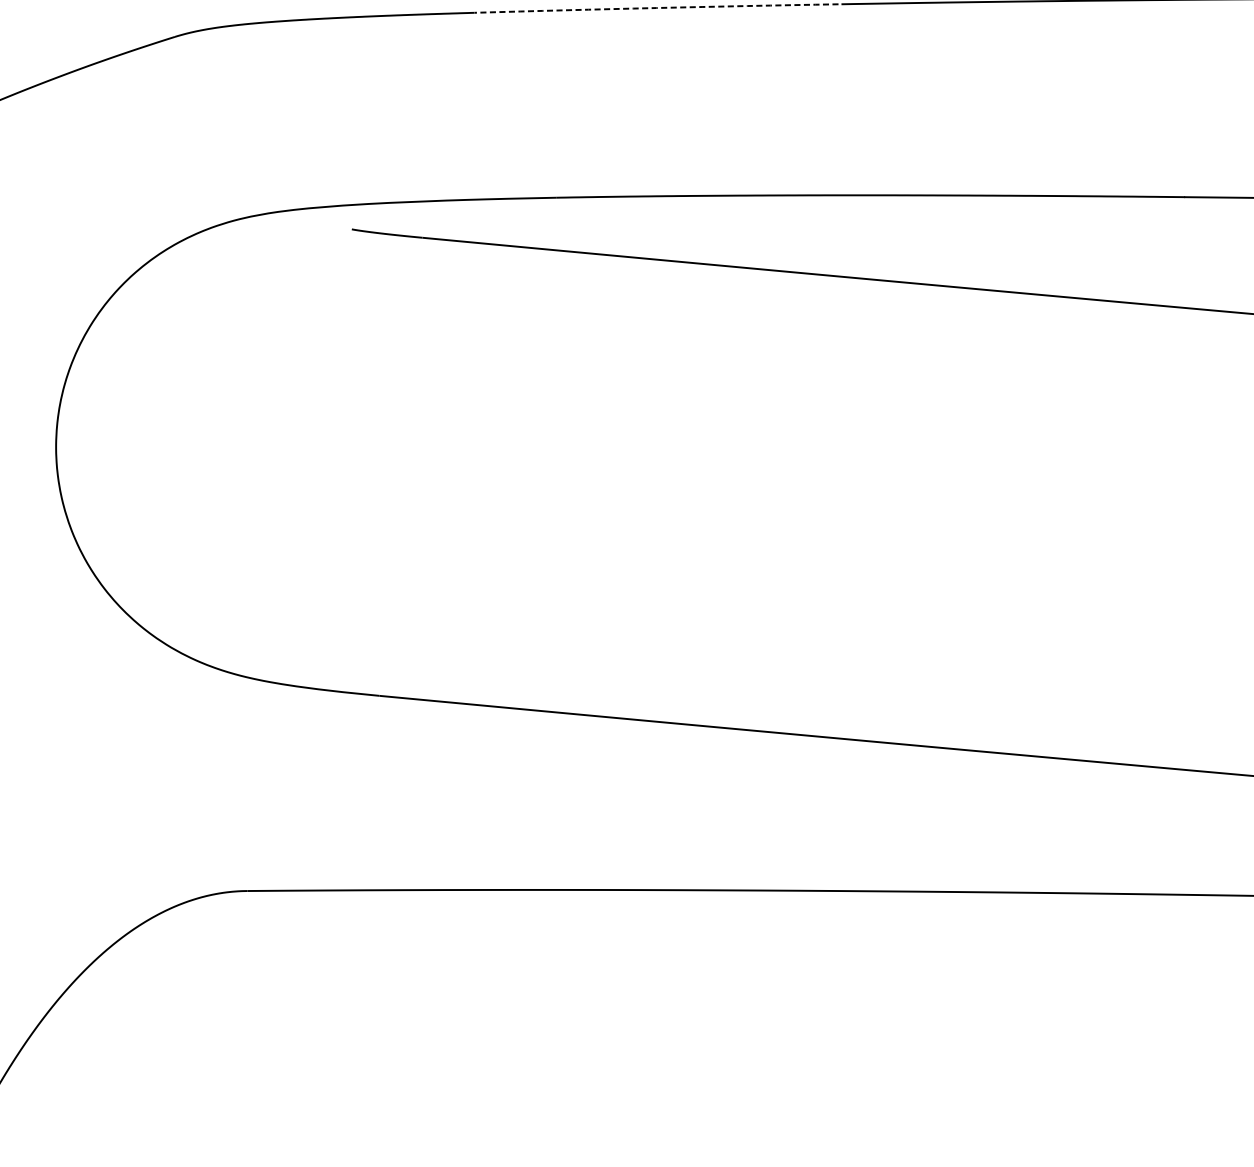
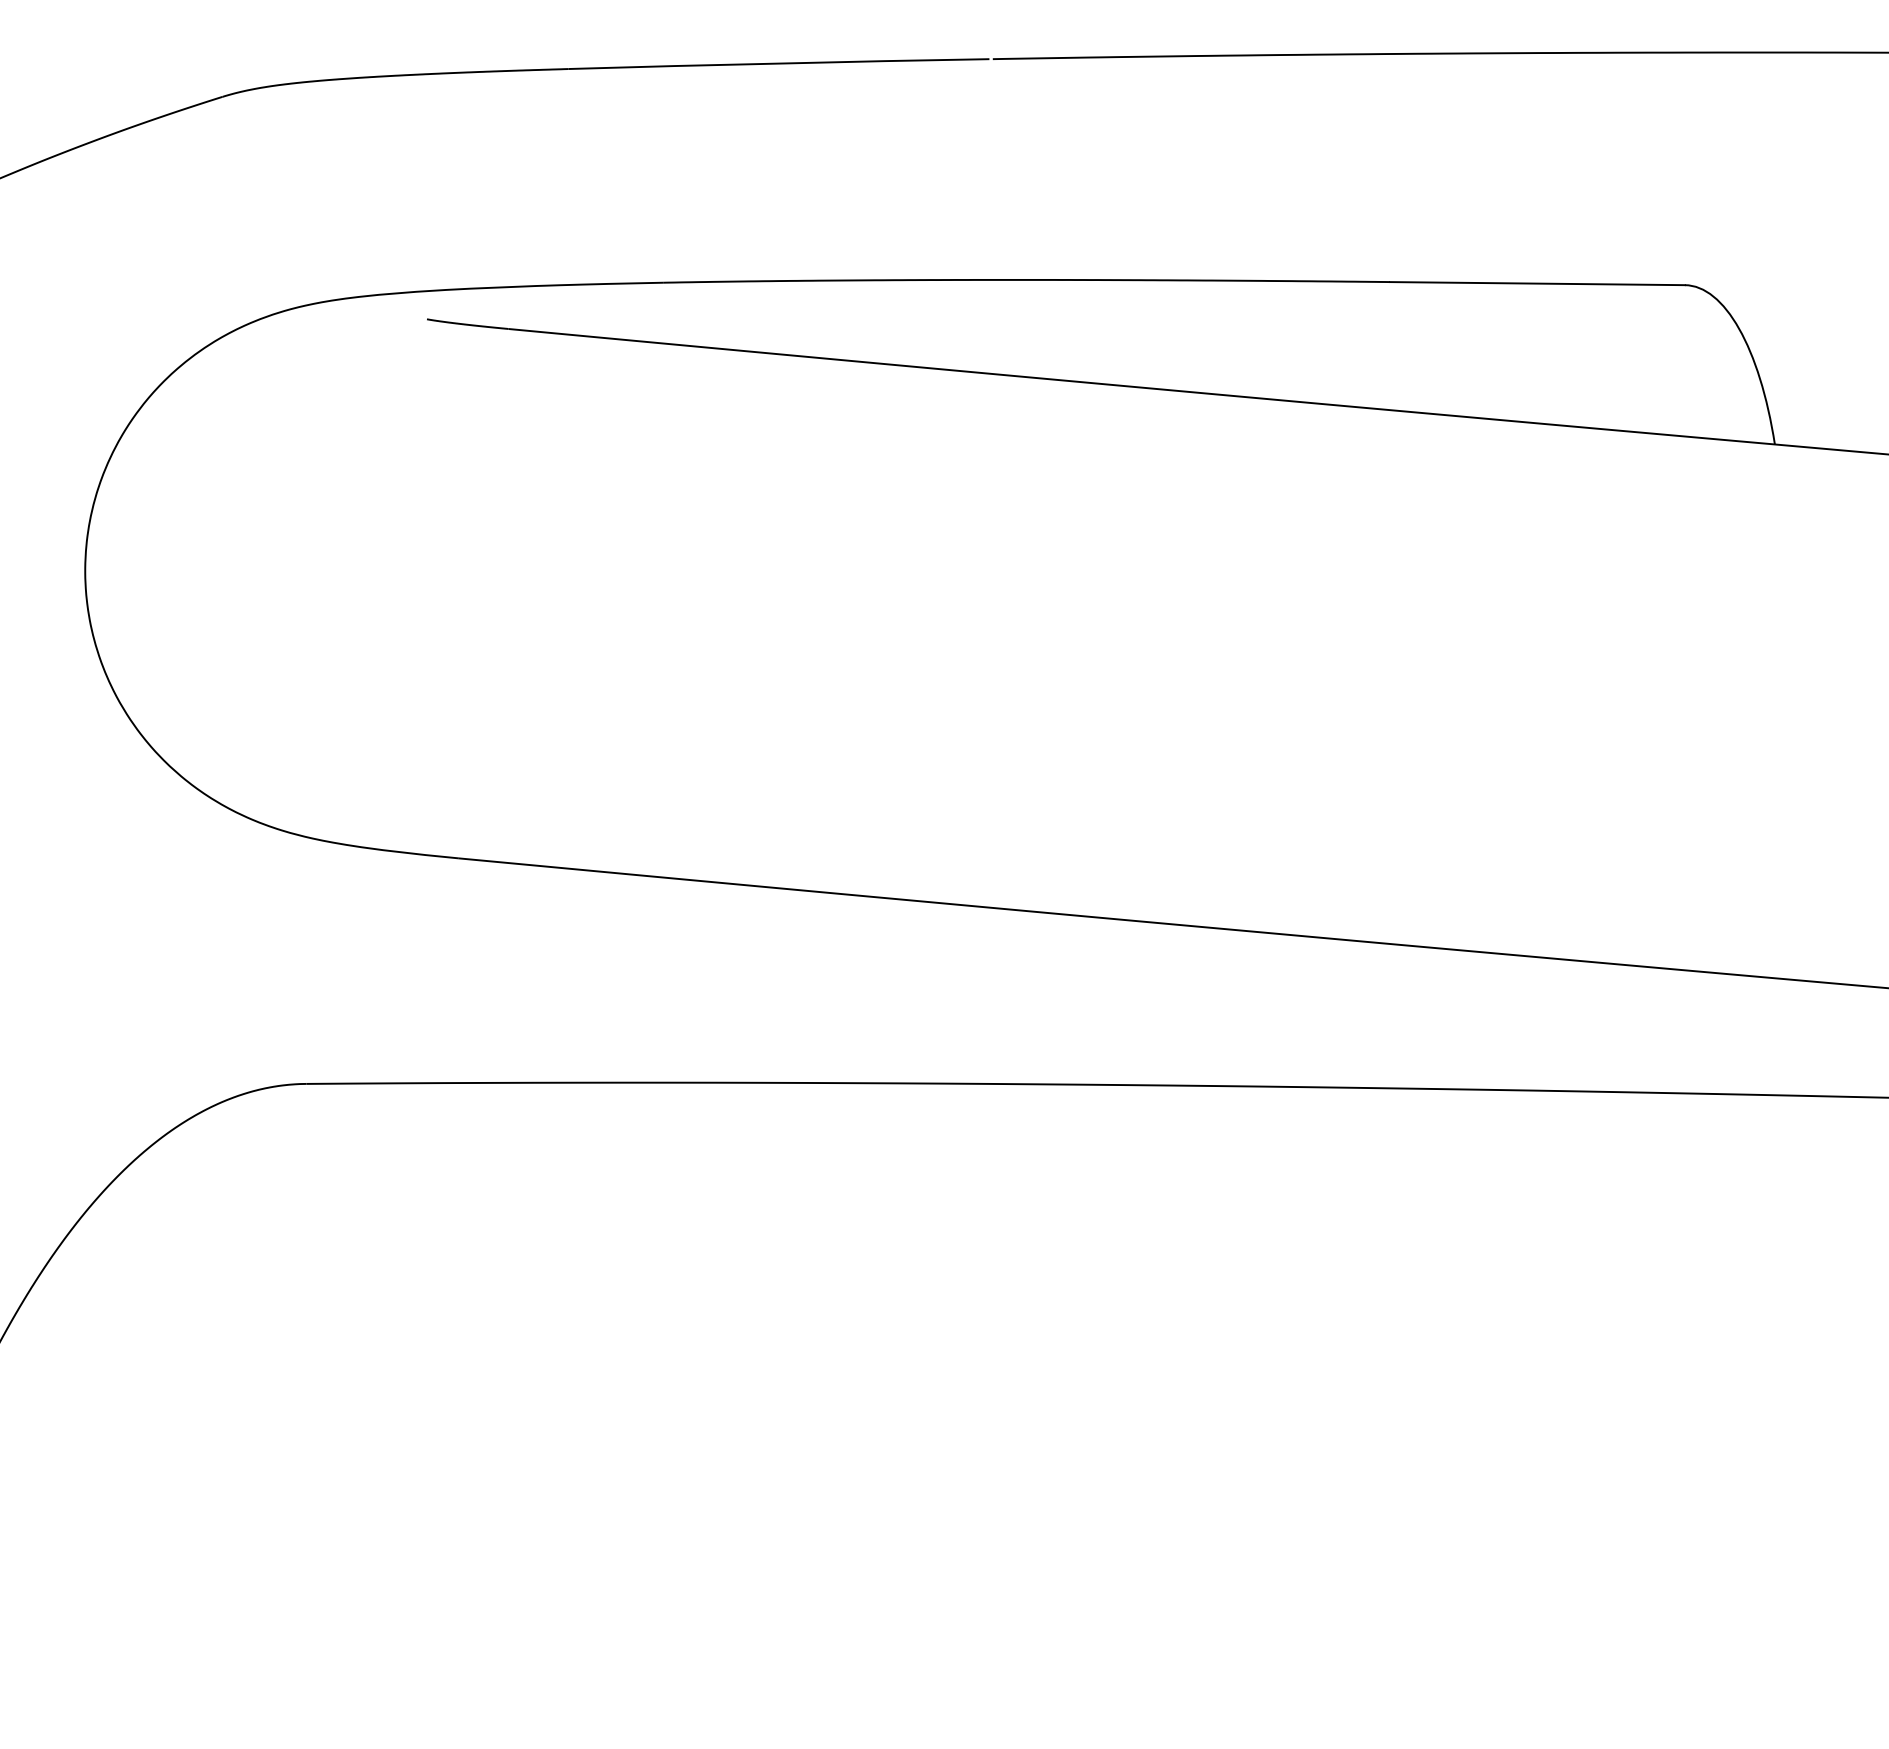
arc: (656, 8) -> (779, 63), dashed -> solid

